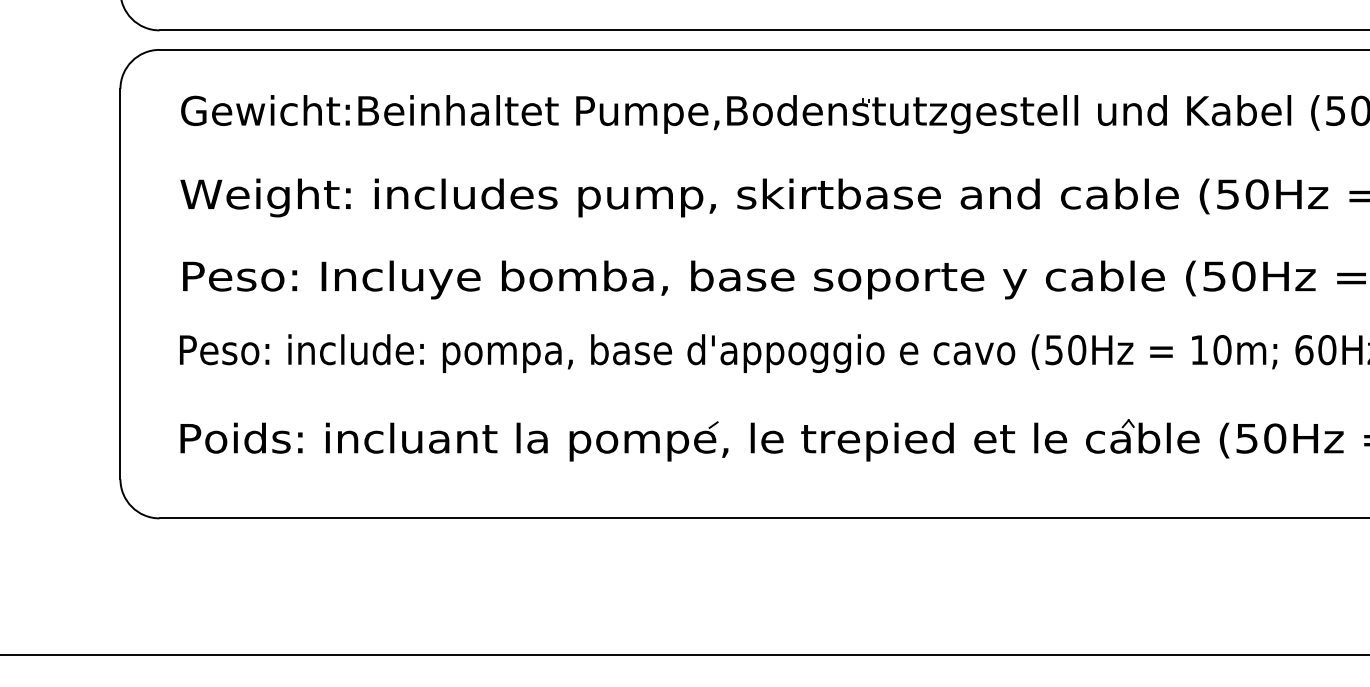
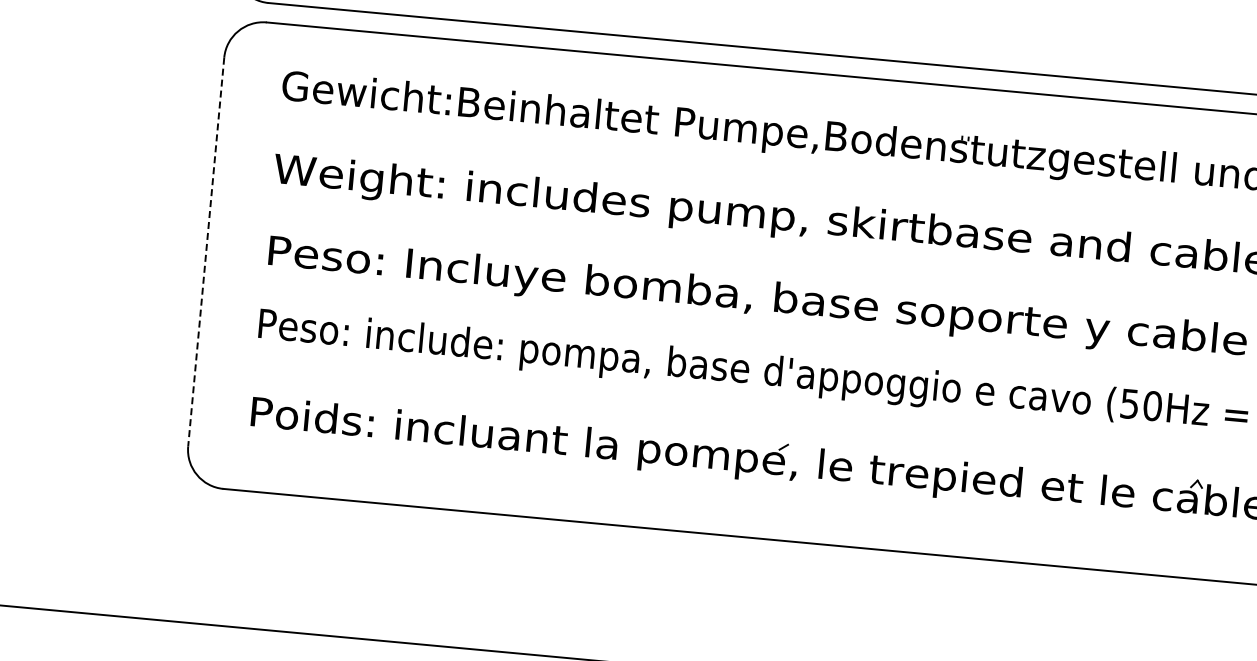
line: (120, 284) -> (206, 252), solid -> dashed

